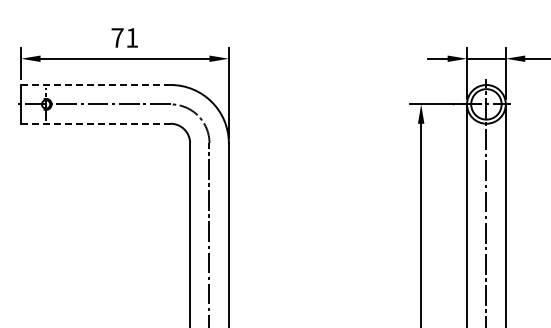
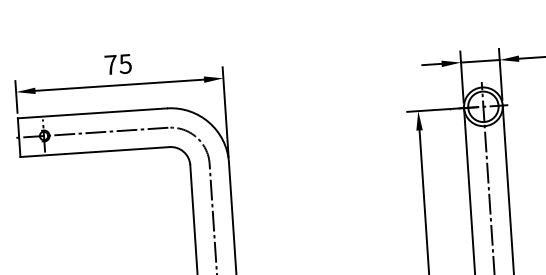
text: (132, 37) -> (125, 63), 71 -> 75
line: (95, 85) -> (92, 113), dashed -> solid
line: (95, 123) -> (94, 151), dashed -> solid

